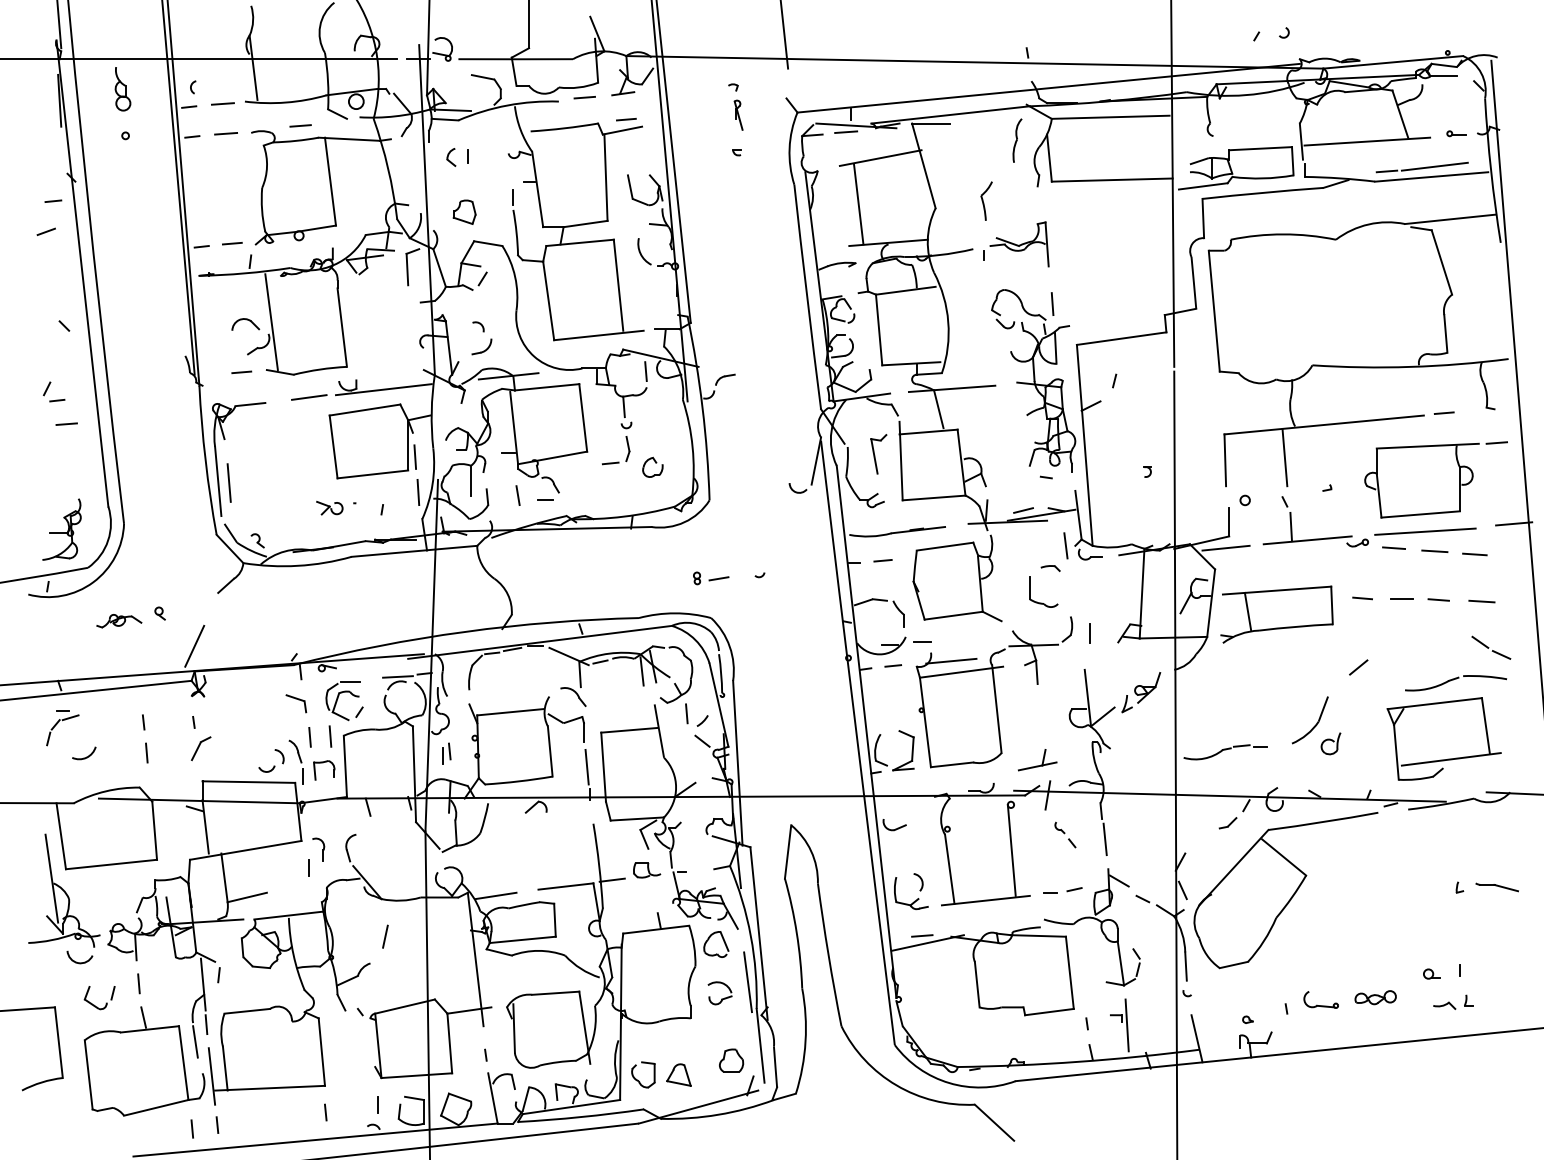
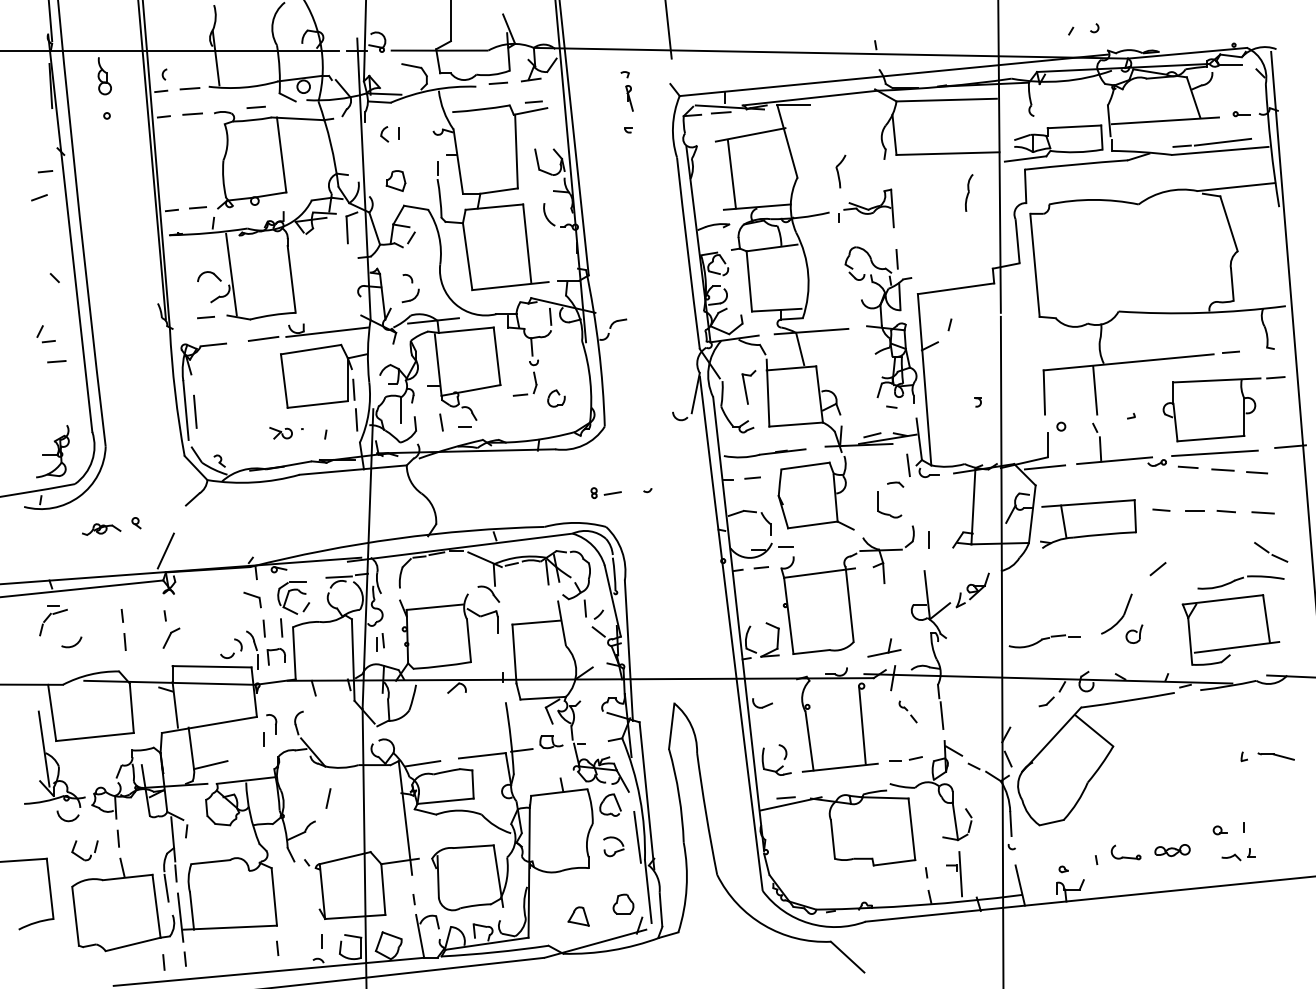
part: (1017, 140) -> (969, 192), moved
line: (950, 660) -> (810, 563), removed
line: (587, 766) -> (500, 653), removed
part: (642, 1075) -> (547, 916), removed

